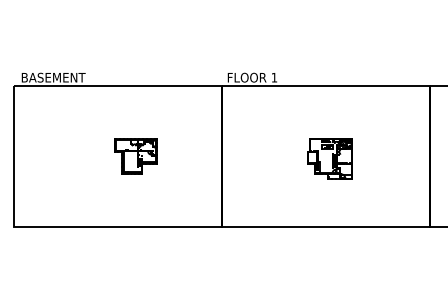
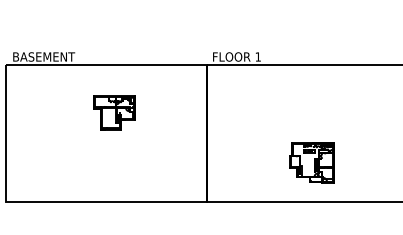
part: (135, 156) -> (113, 113), moved
part: (329, 158) -> (311, 162), moved

